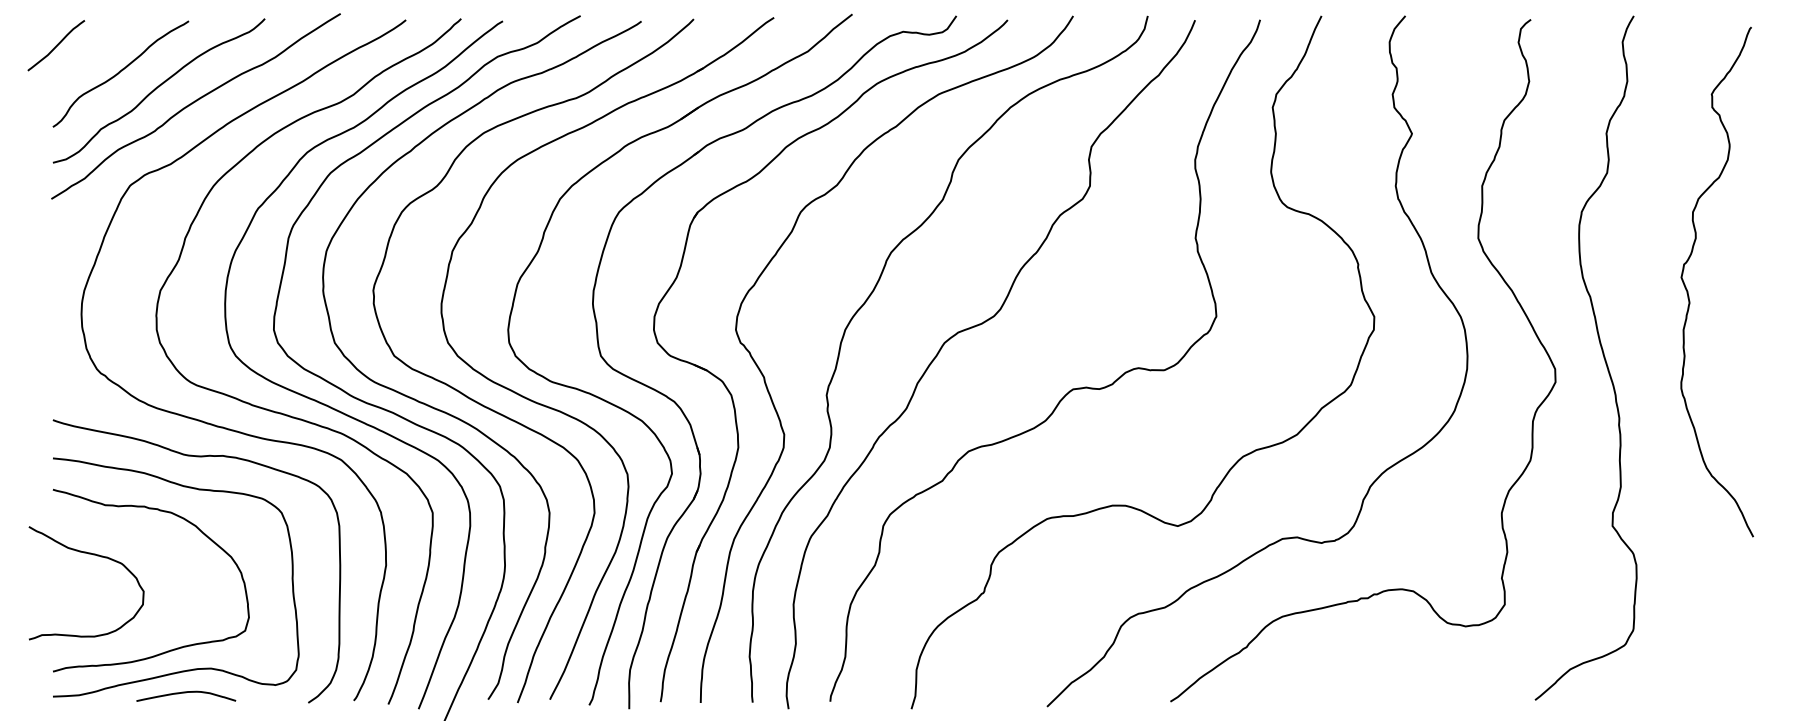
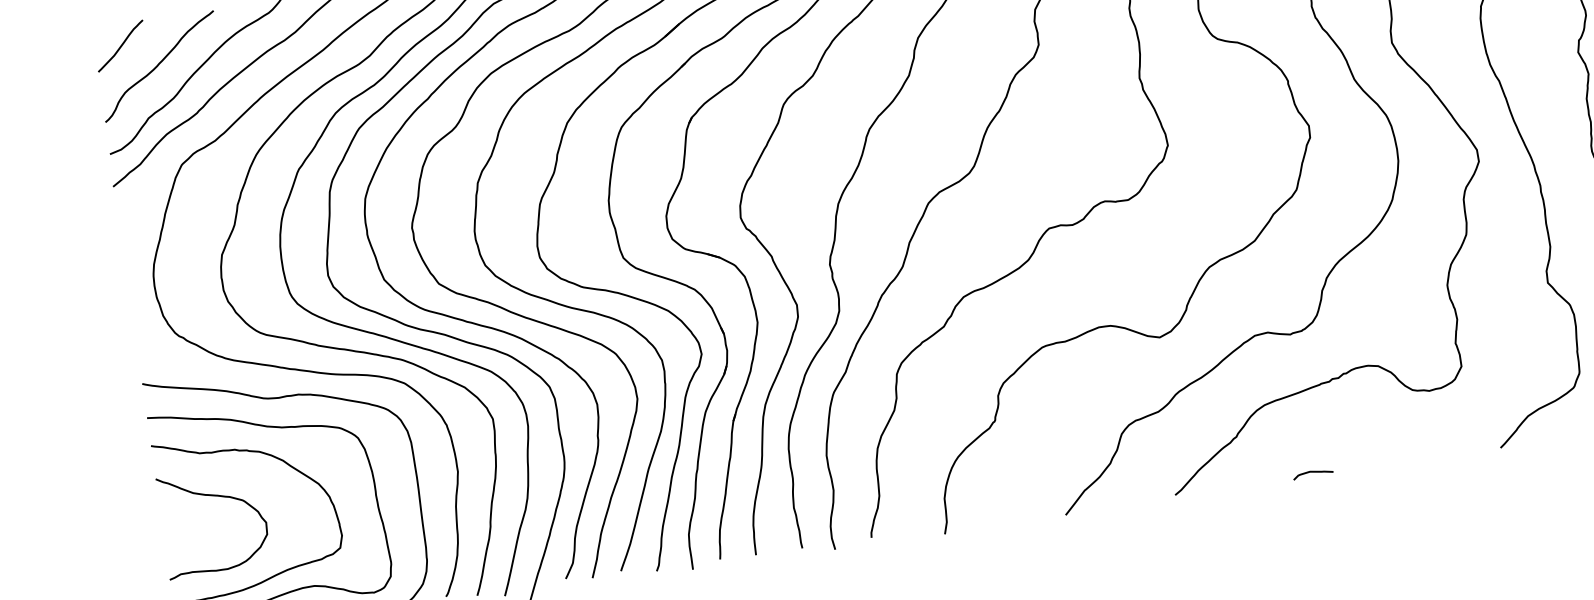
curve: (56, 45) -> (120, 45), moved
curve: (93, 555) -> (216, 496), moved
curve: (1325, 698) -> (1313, 472), added

